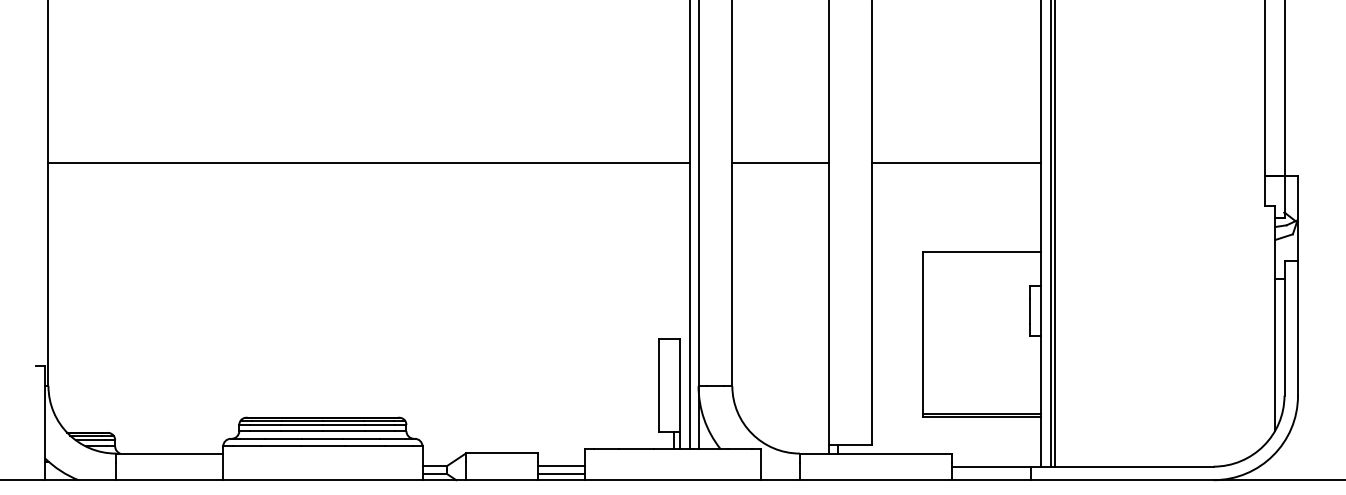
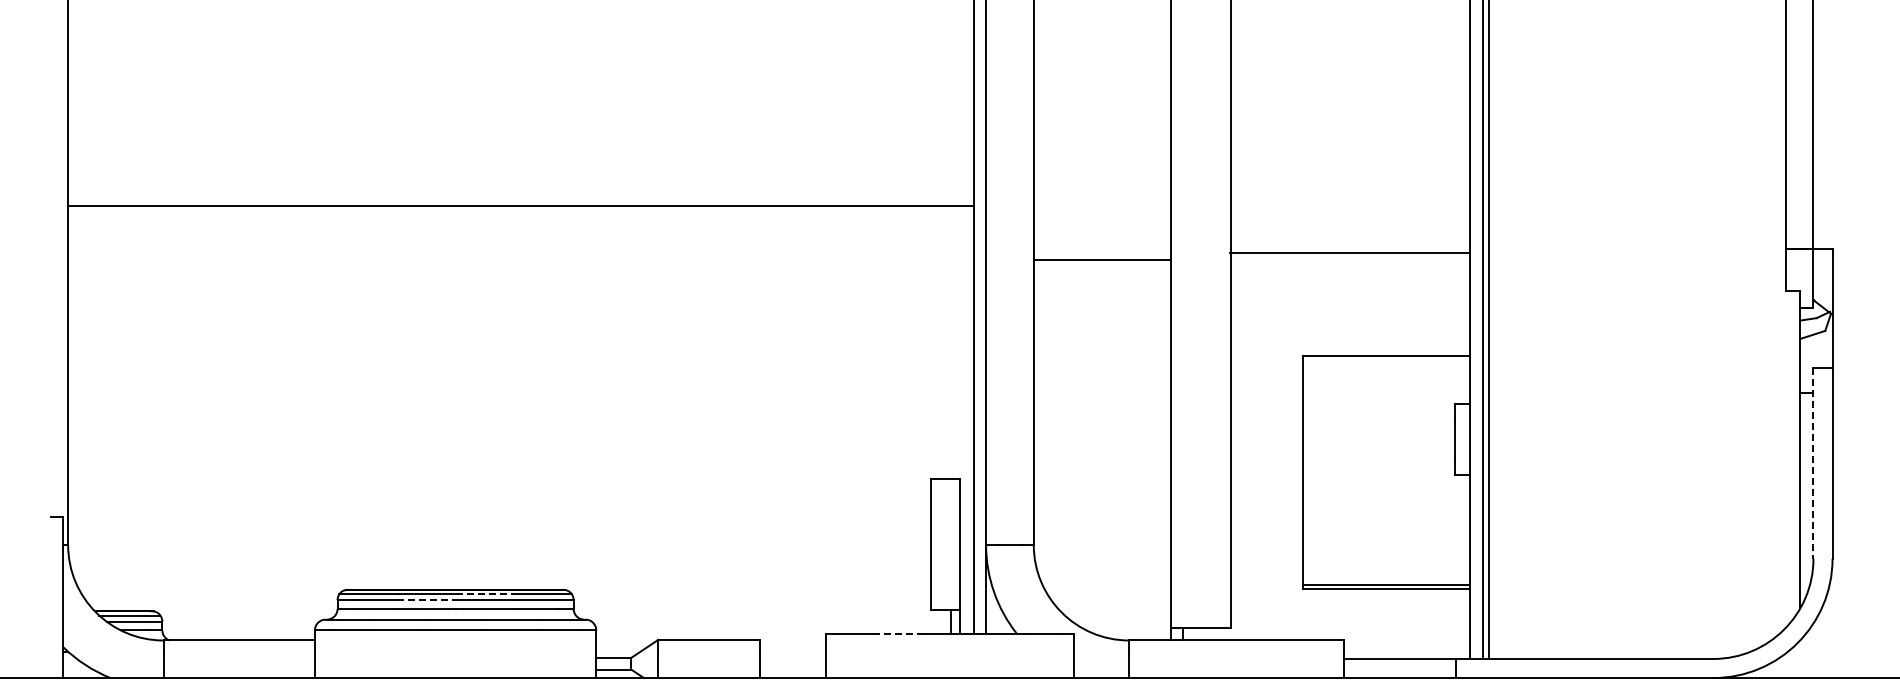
line: (369, 163) -> (521, 205), moved
line: (780, 163) -> (1101, 259), moved
line: (956, 163) -> (1350, 252), moved
line: (1284, 328) -> (1813, 463), solid -> dashed
line: (344, 421) -> (485, 594), solid -> dashed
line: (302, 425) -> (426, 600), solid -> dashed
line: (635, 448) -> (897, 633), solid -> dashed
line: (561, 465) -> (792, 657), removed
line: (561, 474) -> (792, 669), removed

